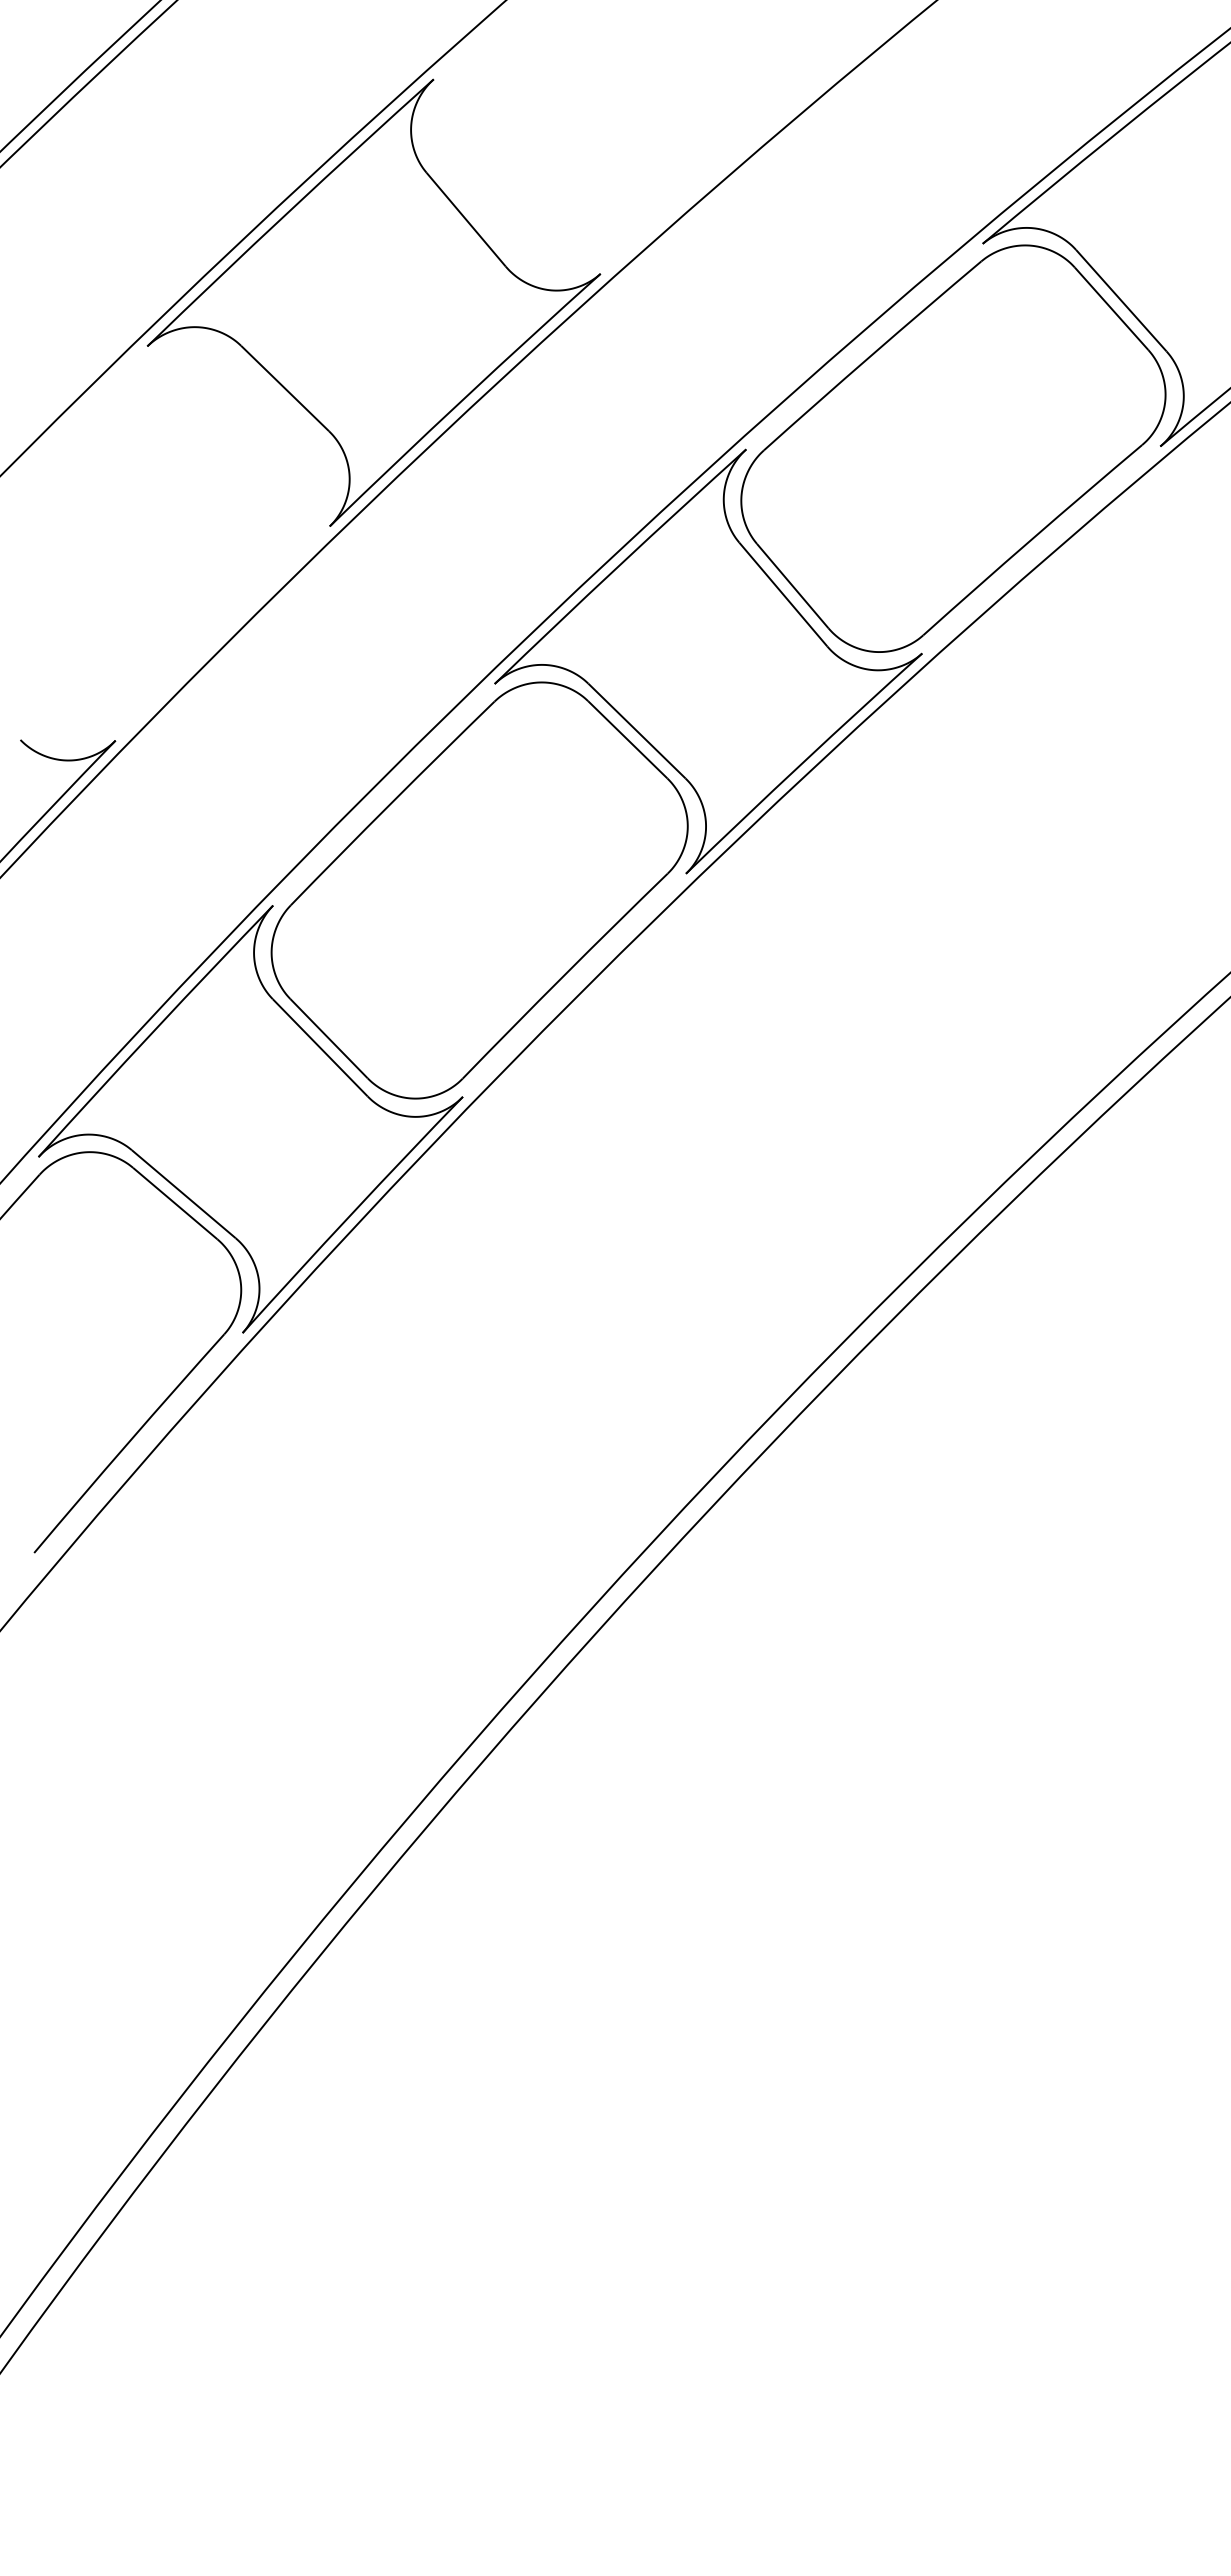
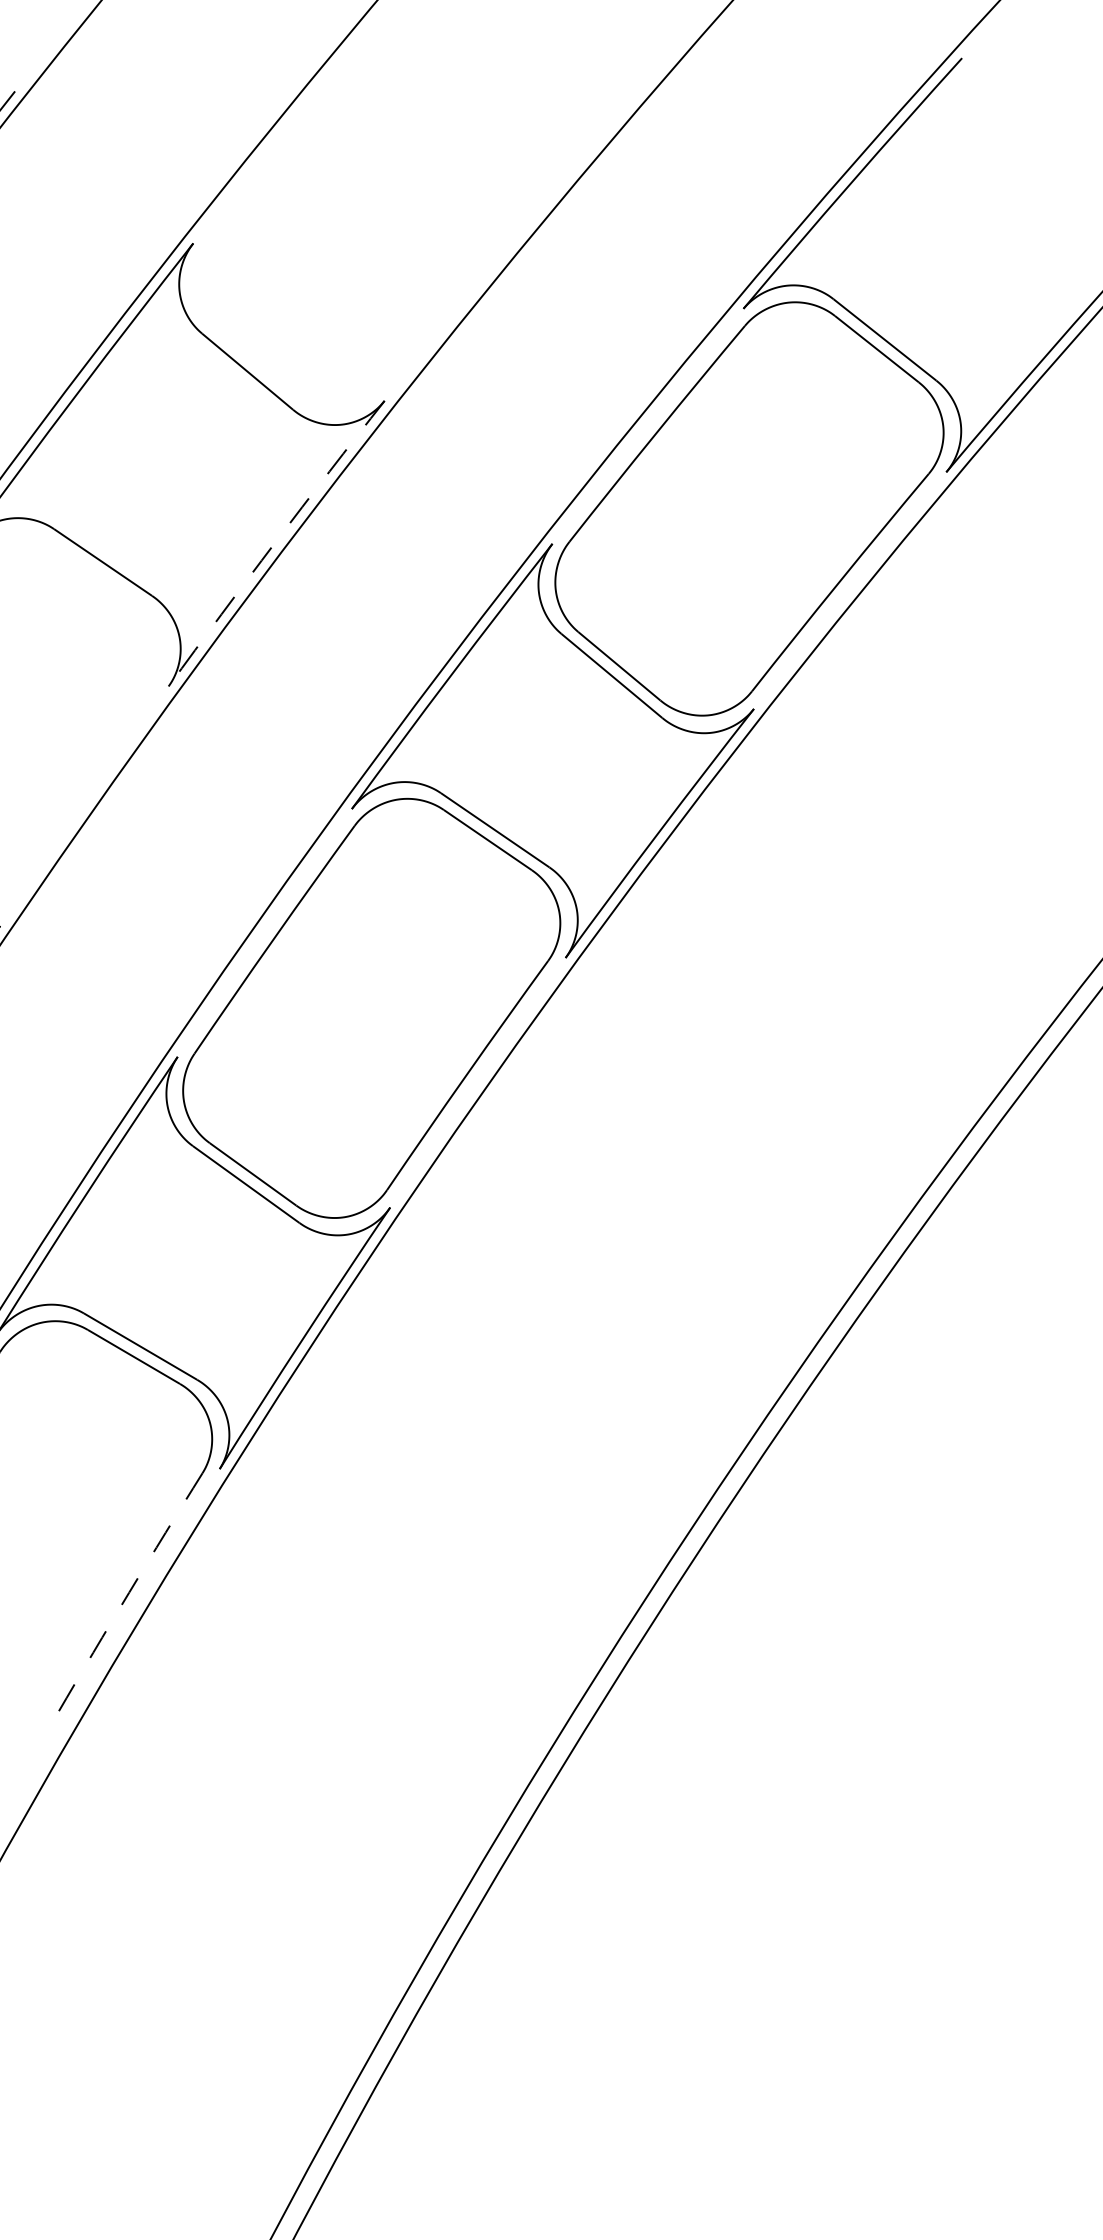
arc: (464, 398) -> (275, 542), solid -> dashed
arc: (128, 1442) -> (129, 1592), solid -> dashed

